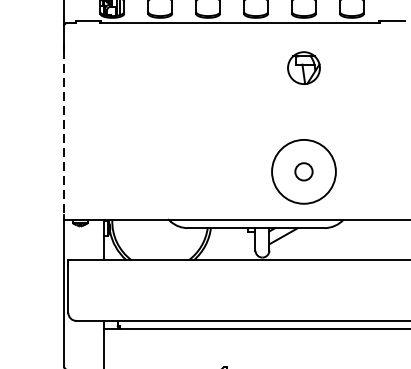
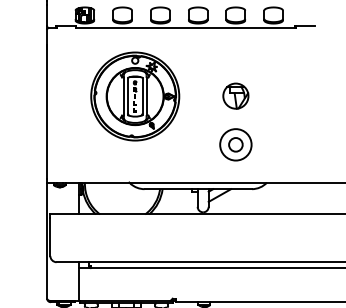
part: (303, 67) -> (235, 95), moved
part: (176, 110) -> (135, 96), added
line: (64, 133) -> (47, 114), dashed -> solid
circle: (303, 171) -> (235, 144), size x0.62

